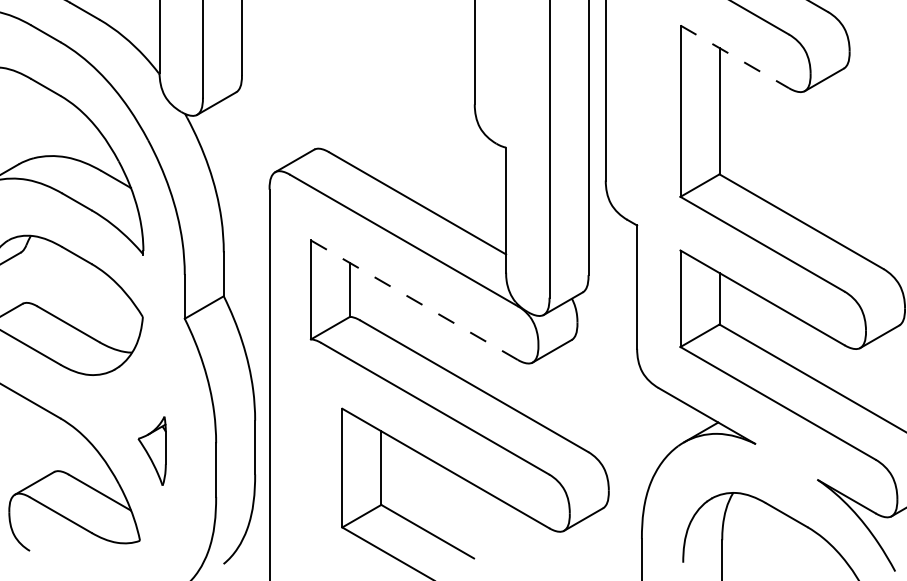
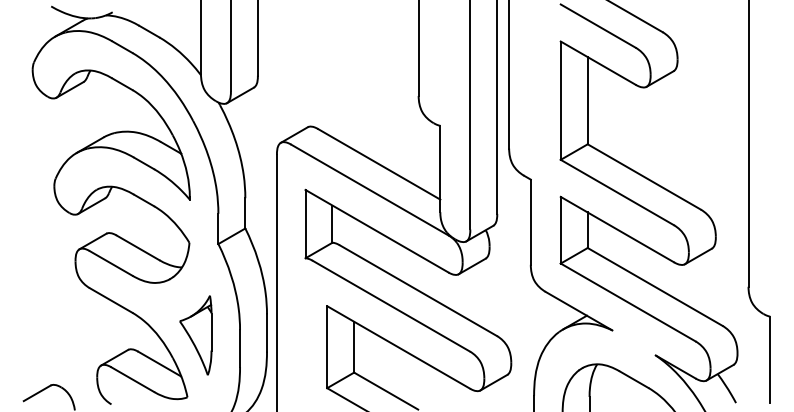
line: (735, 57) -> (598, 63), dashed -> solid
line: (415, 300) -> (377, 231), dashed -> solid
part: (151, 451) -> (195, 335), size x1.67

